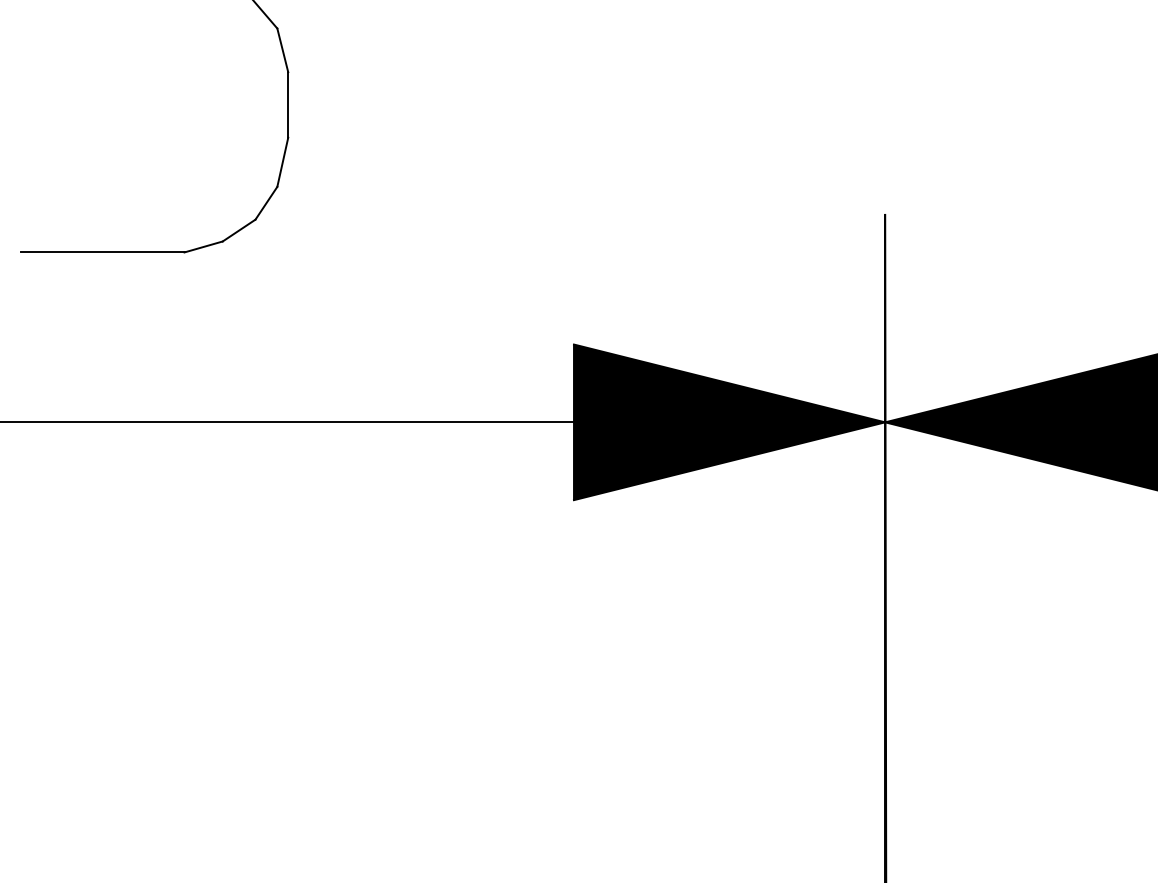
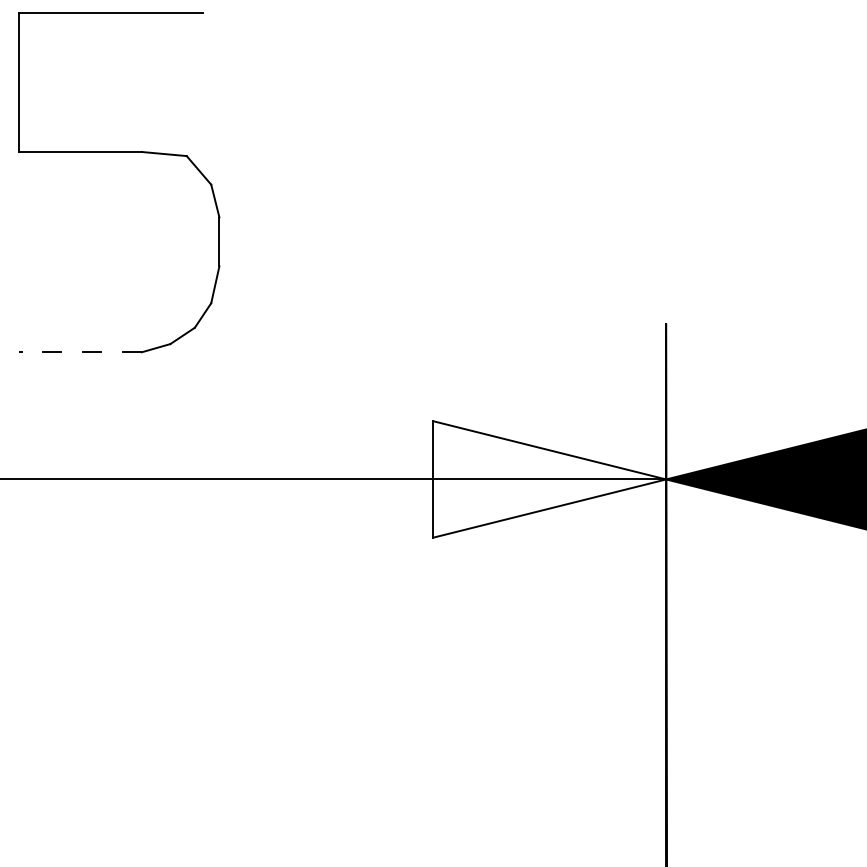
line: (101, 252) -> (79, 352), solid -> dashed
fill: (729, 422) -> (549, 479), removed

